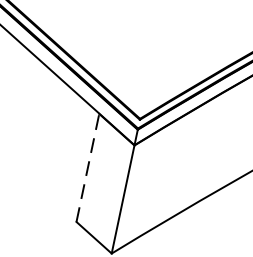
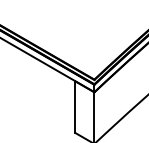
line: (88, 168) -> (75, 107), dashed -> solid

